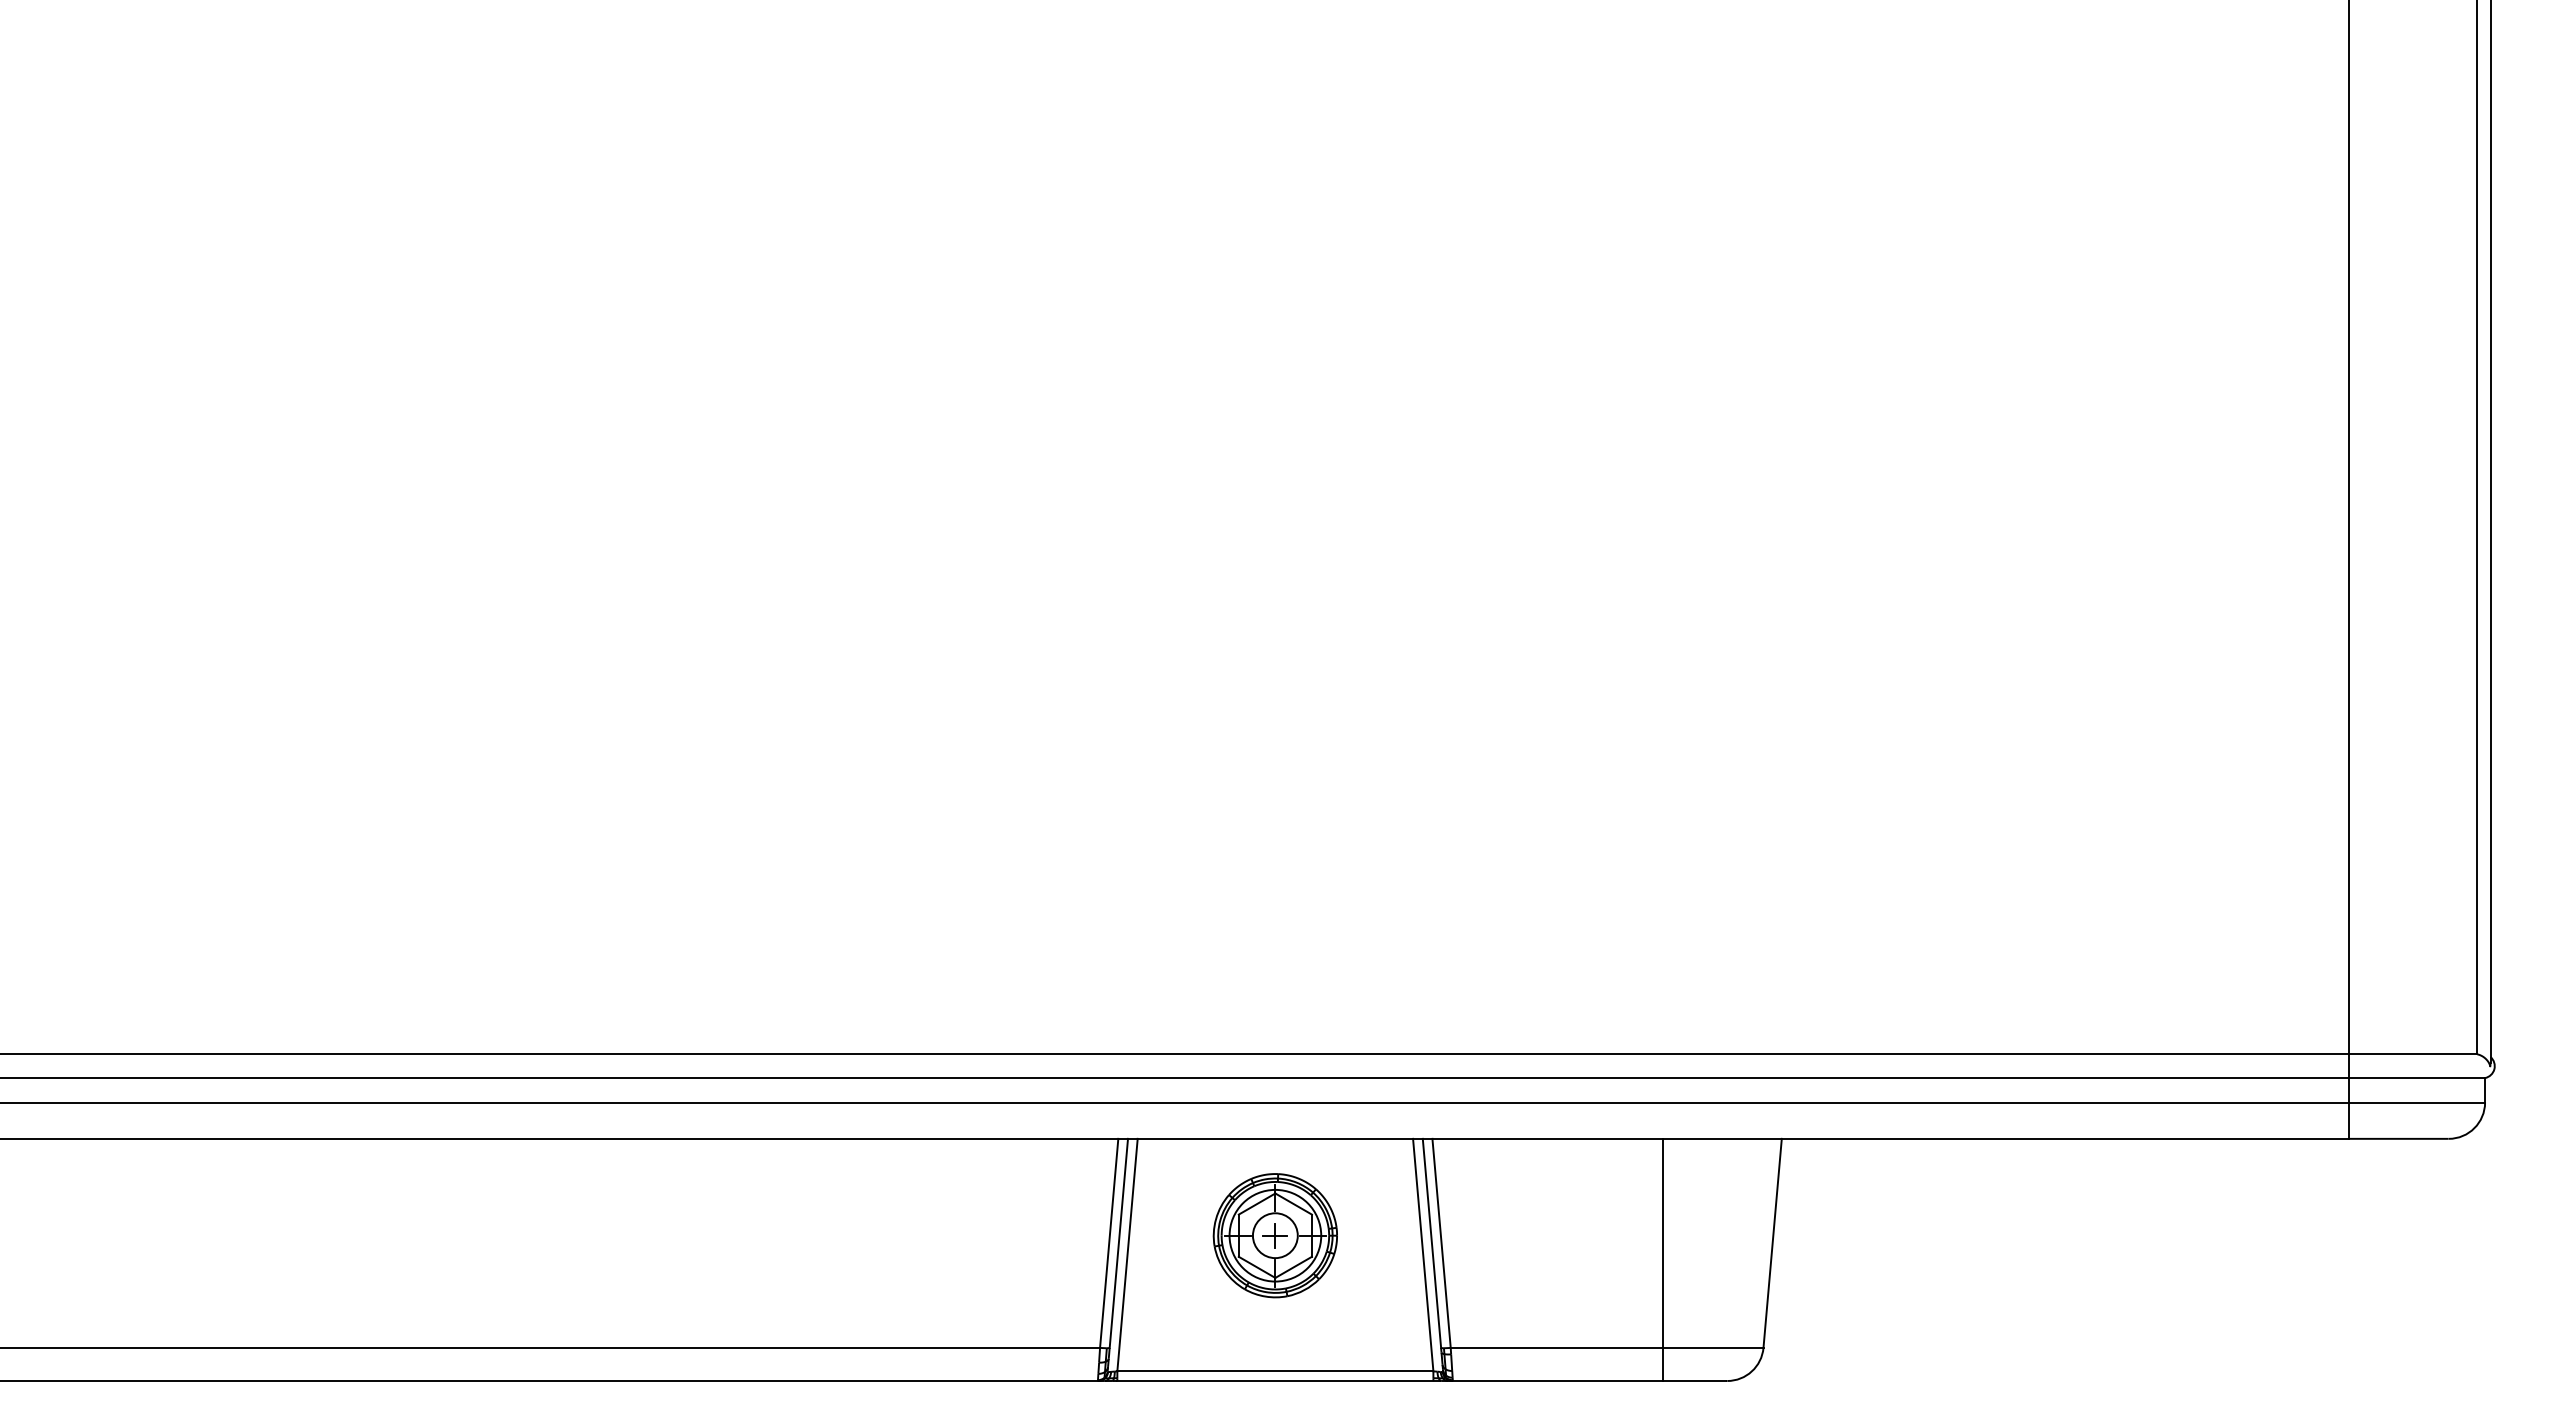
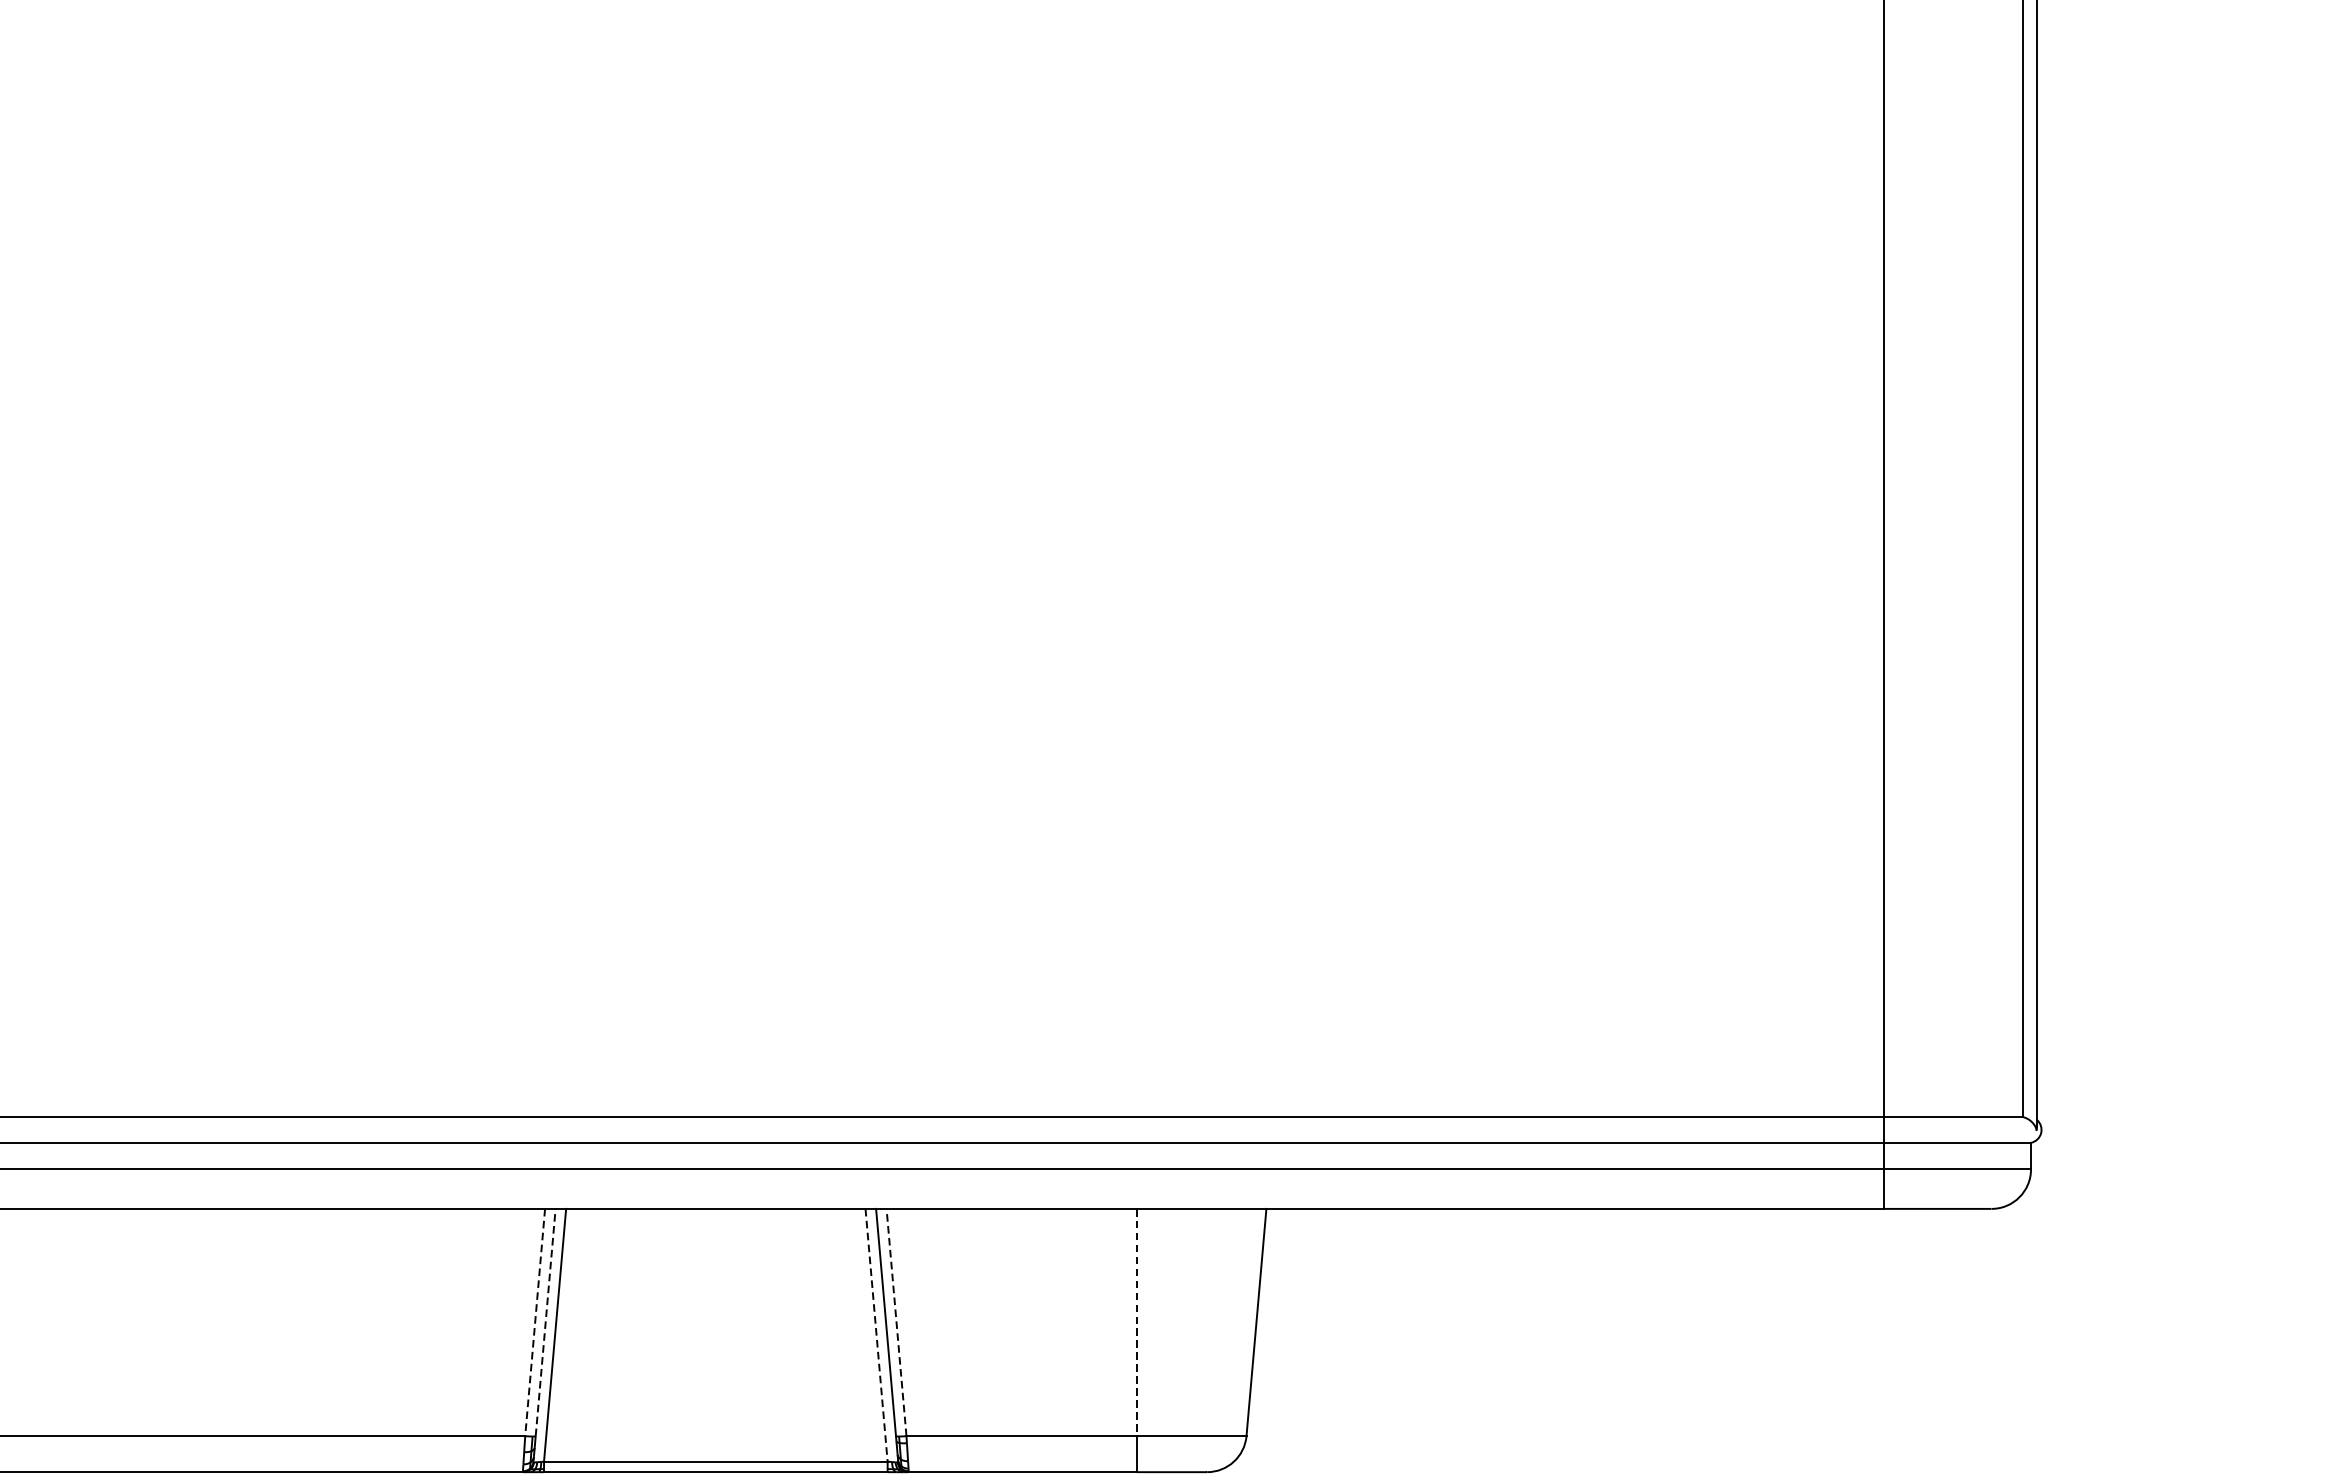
part: (1274, 1235) -> (714, 1313), removed
line: (1109, 1243) -> (535, 1322), solid -> dashed
line: (1118, 1243) -> (545, 1322), solid -> dashed
line: (1441, 1243) -> (896, 1322), solid -> dashed
line: (1662, 1243) -> (1136, 1322), solid -> dashed
line: (1423, 1255) -> (876, 1335), solid -> dashed

